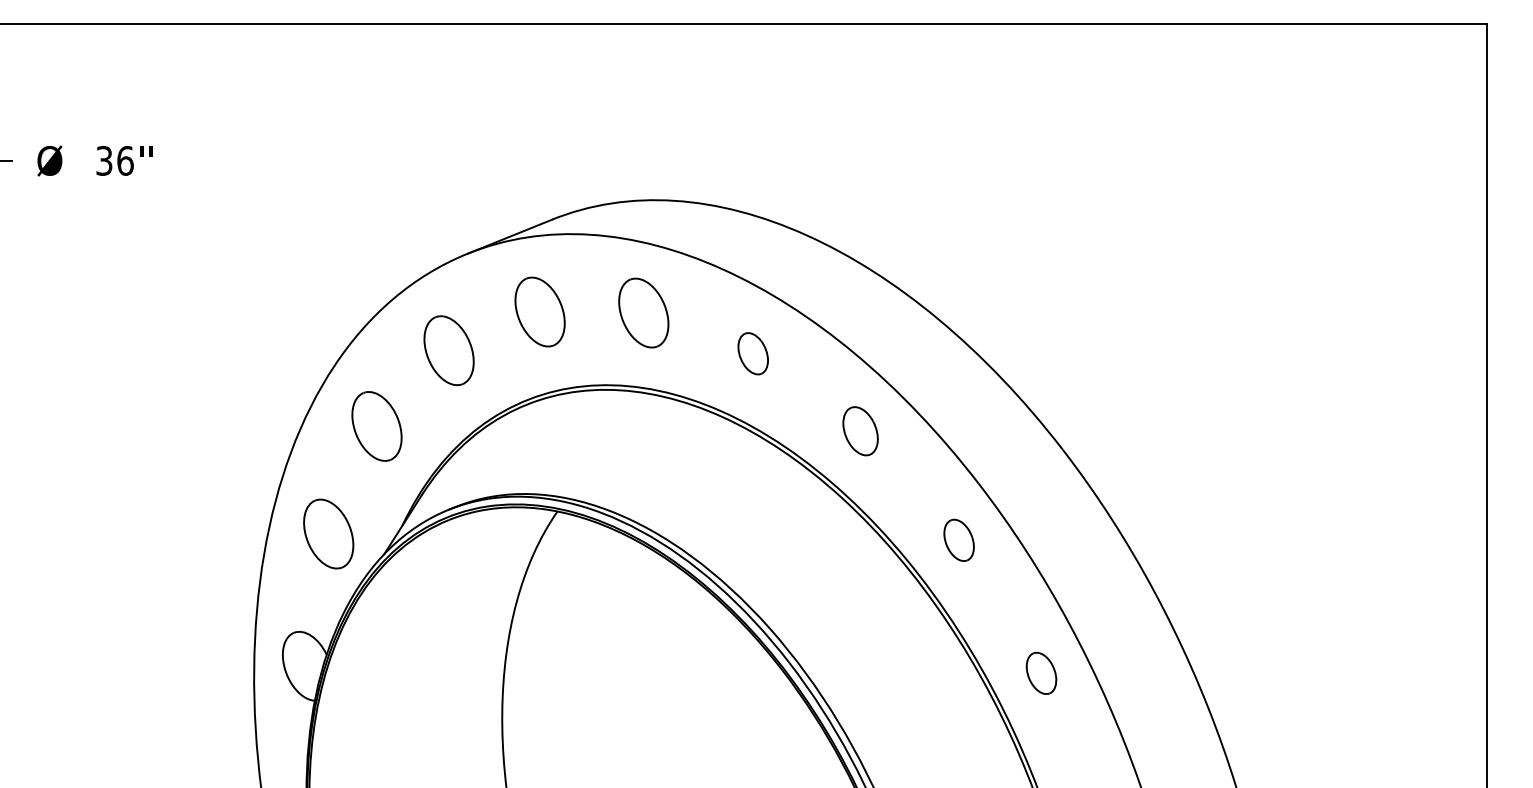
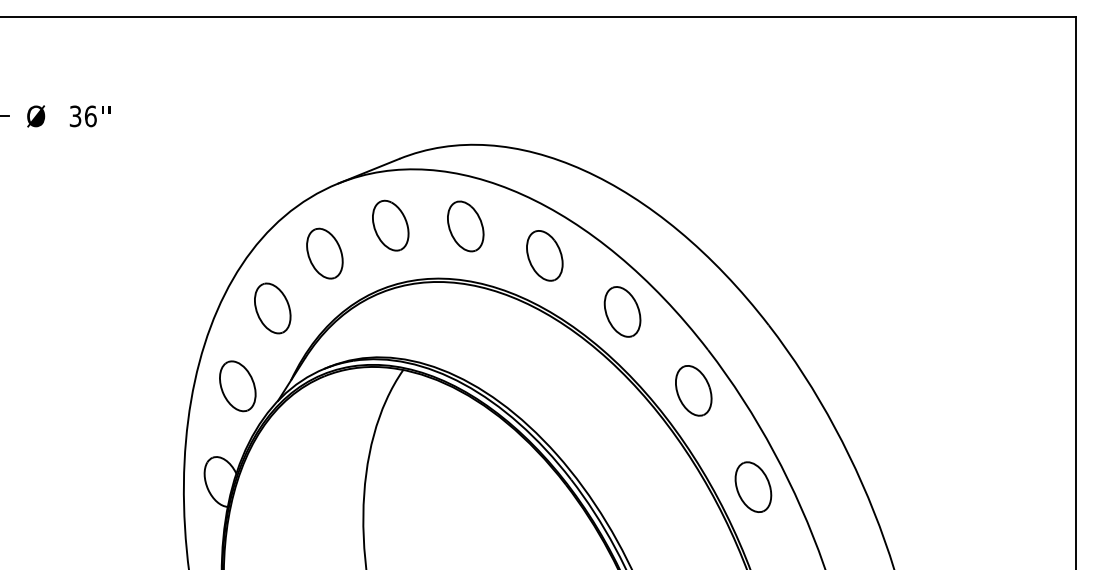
part: (752, 353) -> (544, 255), size x1.67
part: (860, 430) -> (622, 311), size x1.43
part: (958, 539) -> (693, 390), size x1.67
part: (1041, 672) -> (753, 486), size x1.67

